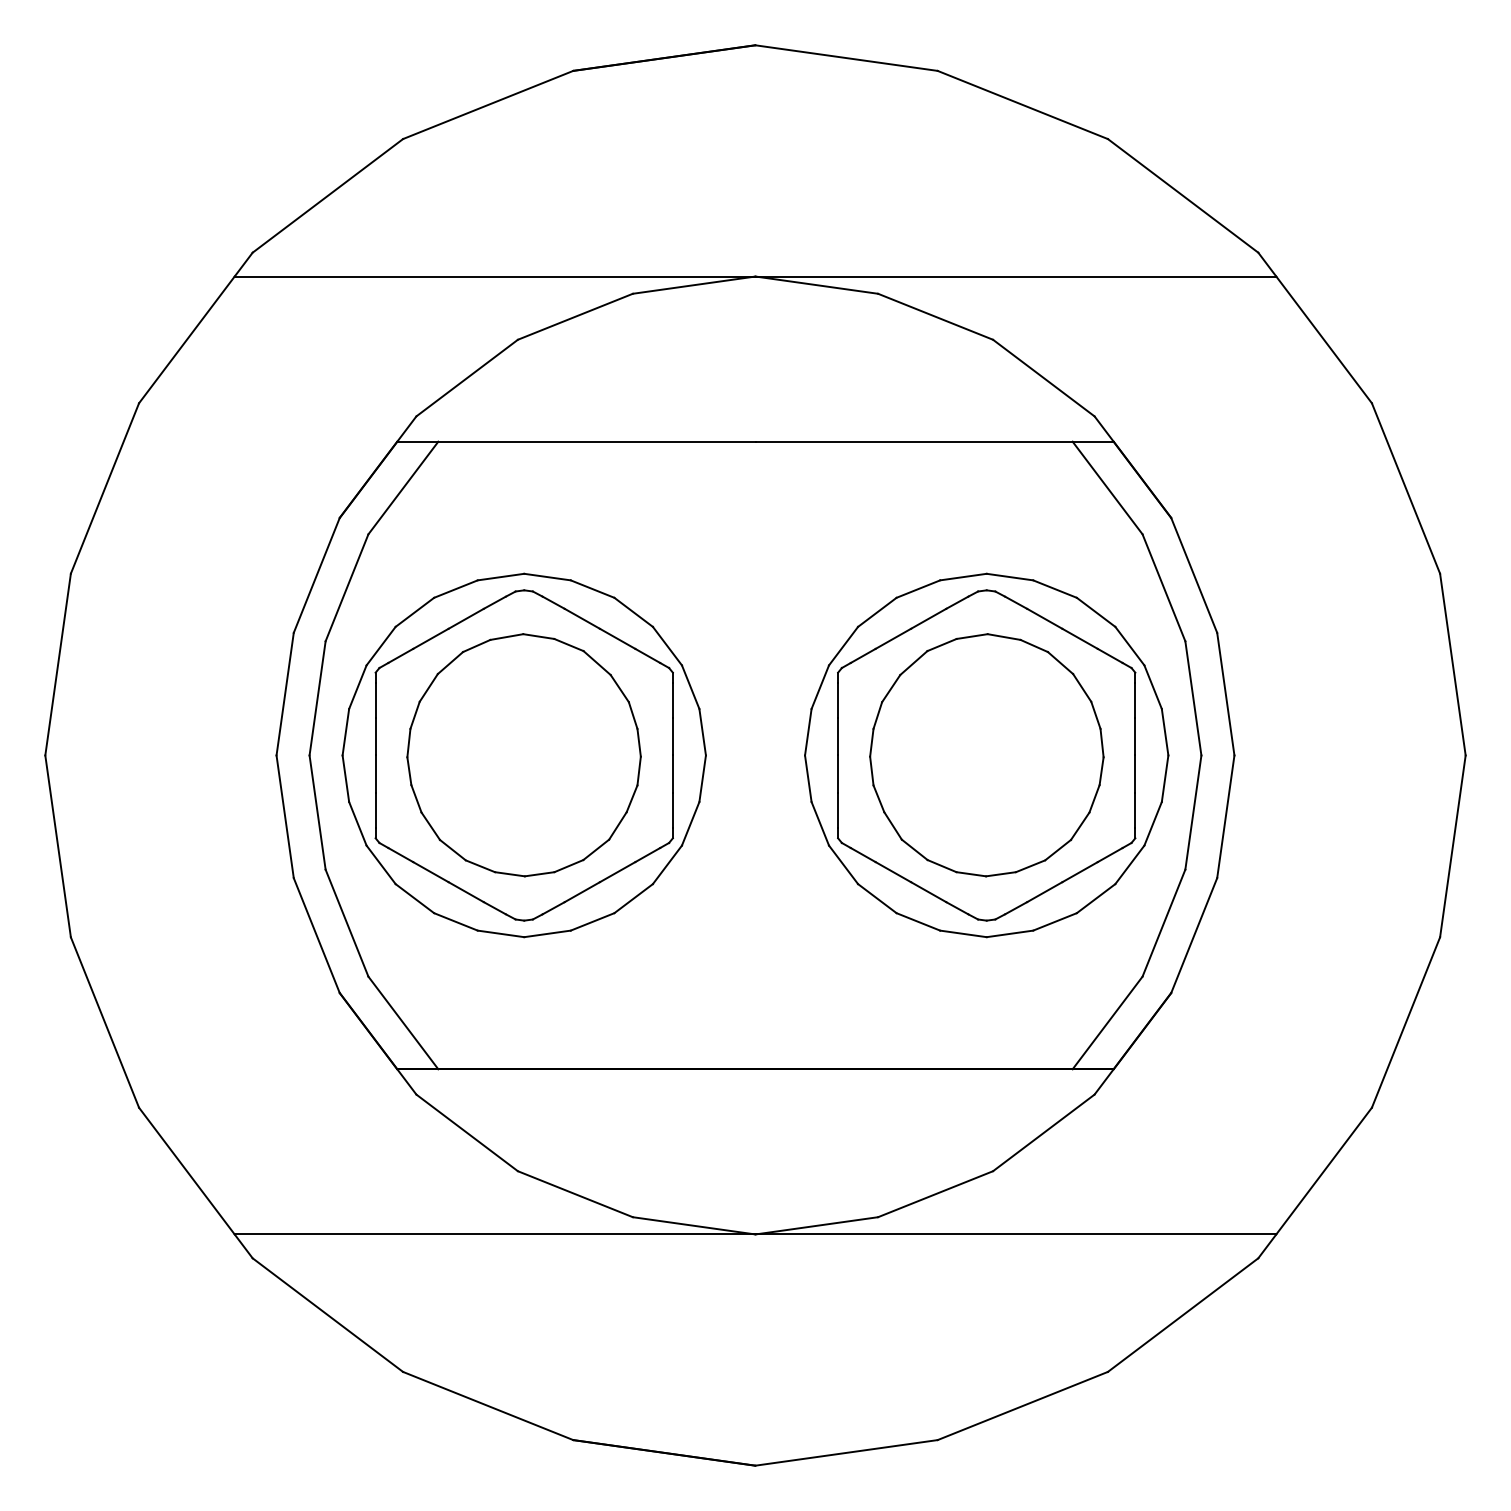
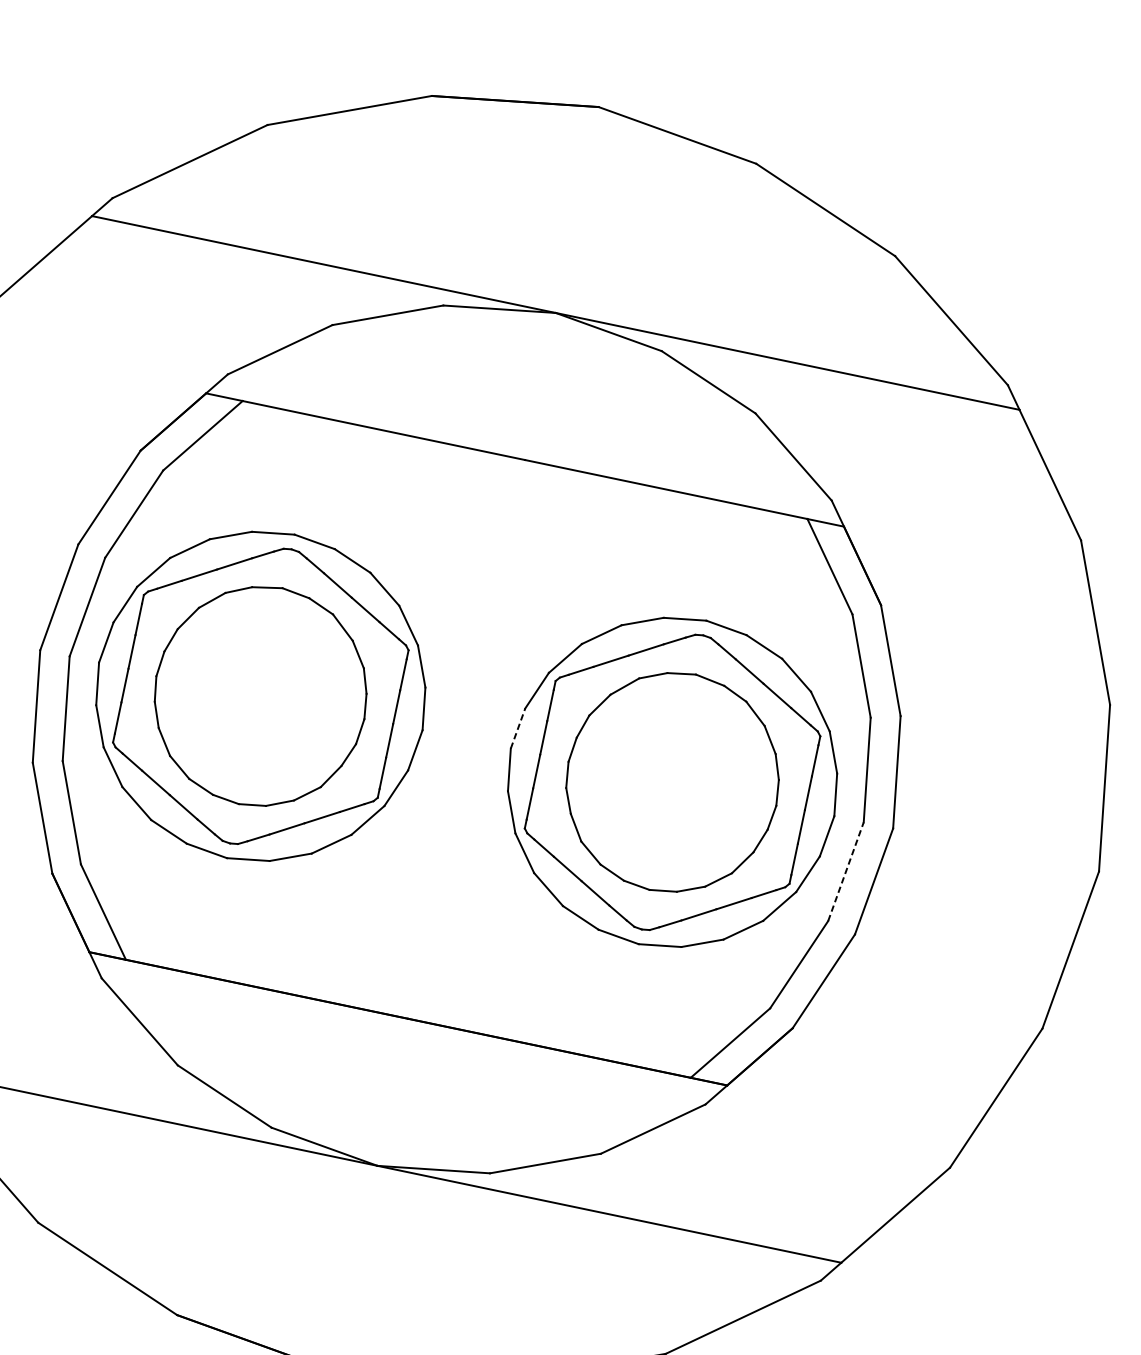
line: (808, 731) -> (518, 727), solid -> dashed
line: (1193, 812) -> (846, 871), solid -> dashed

